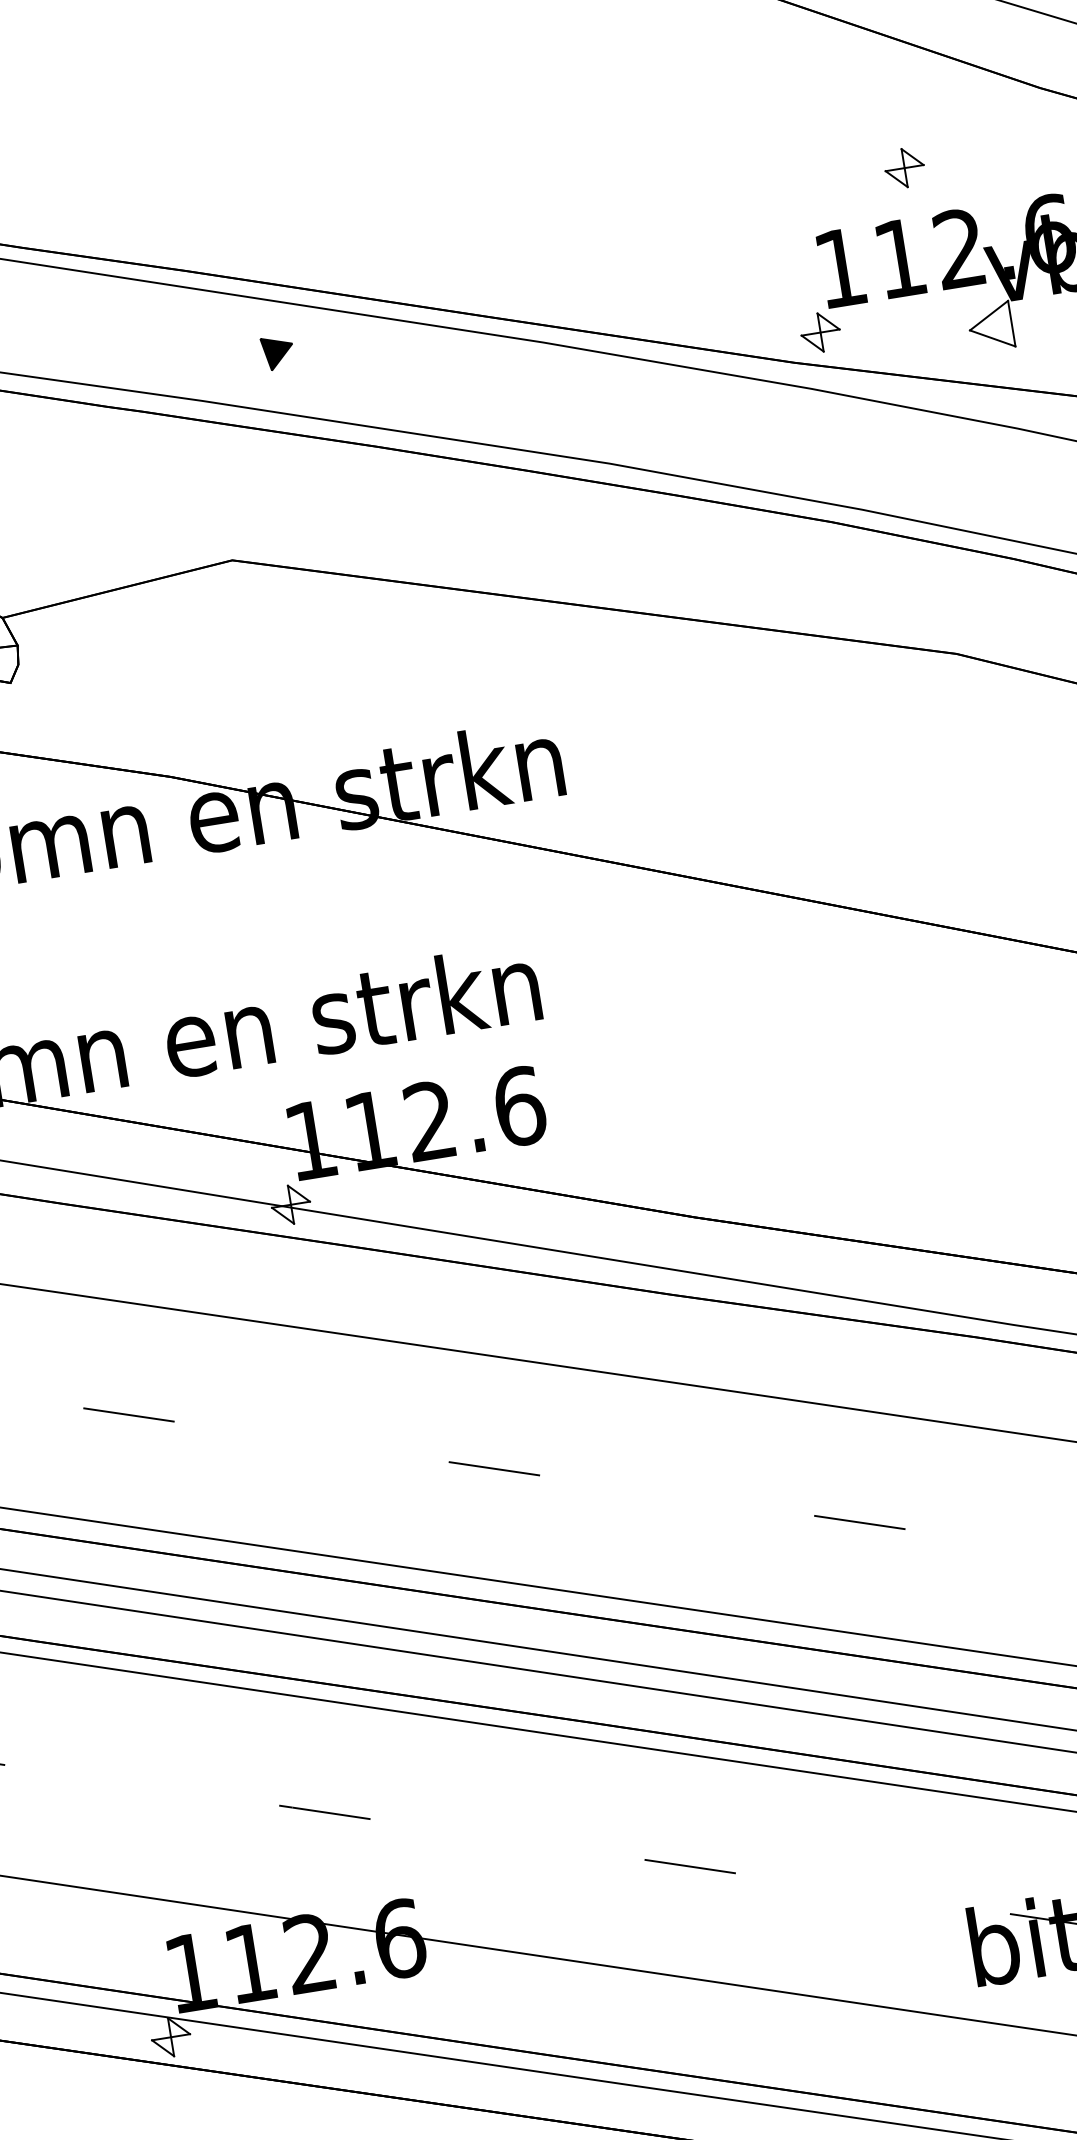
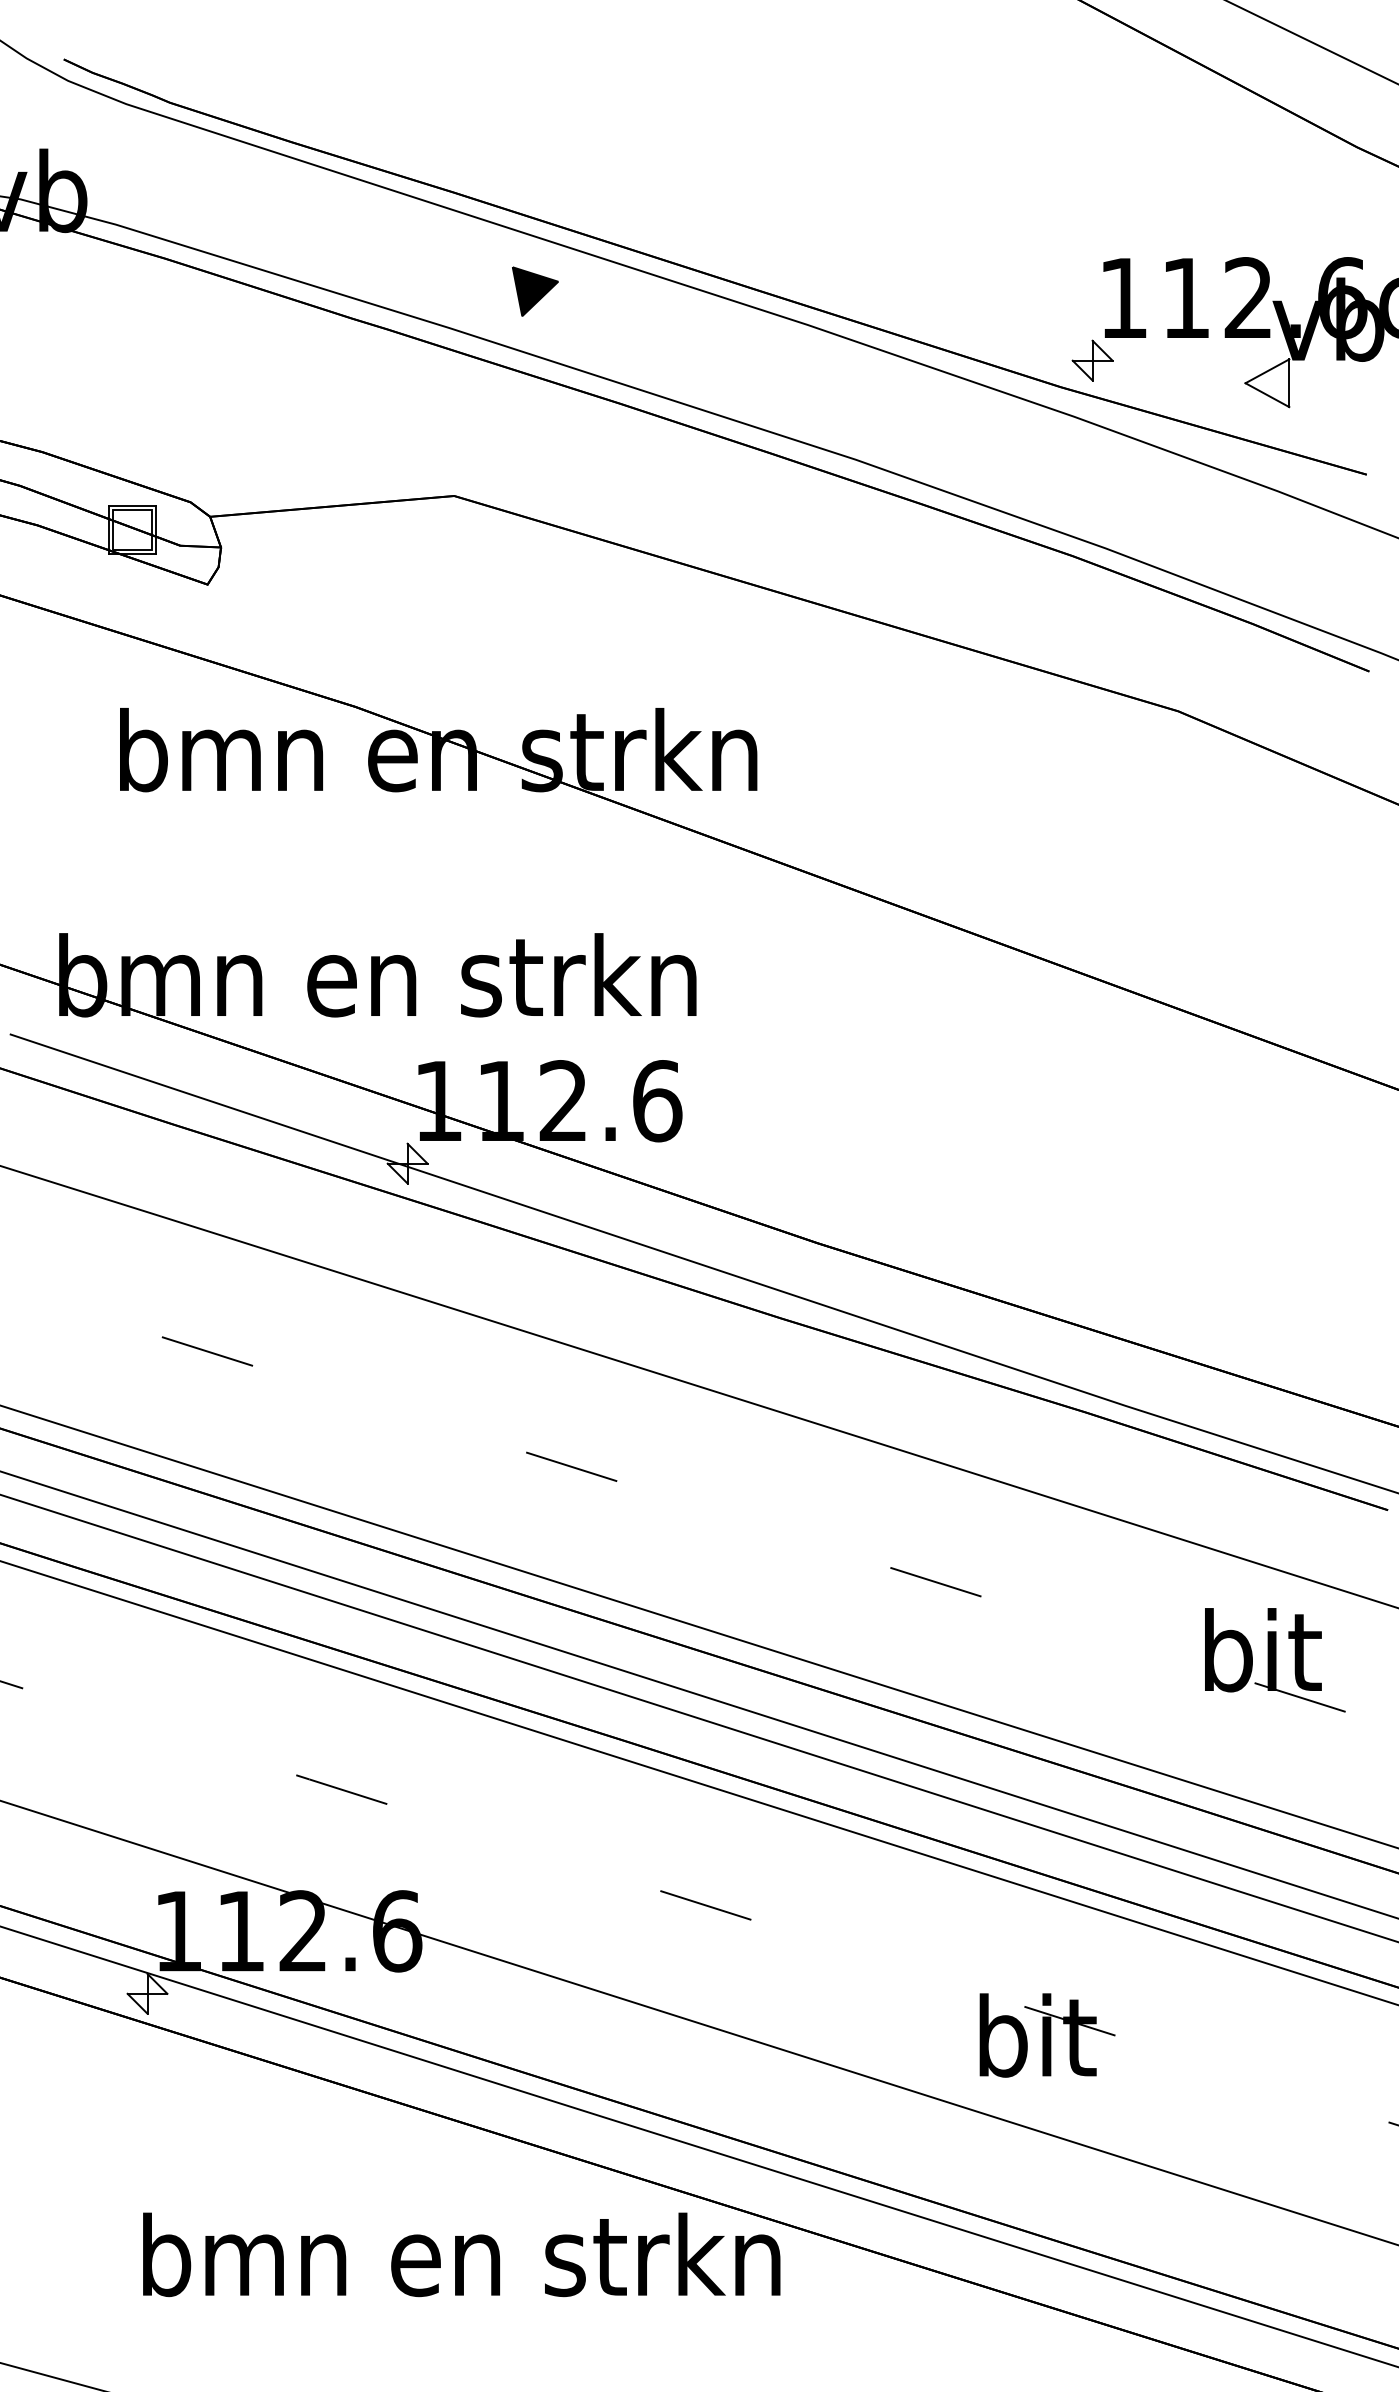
part: (904, 167) -> (1205, 206), removed
part: (278, 352) -> (535, 291), size x1.43

